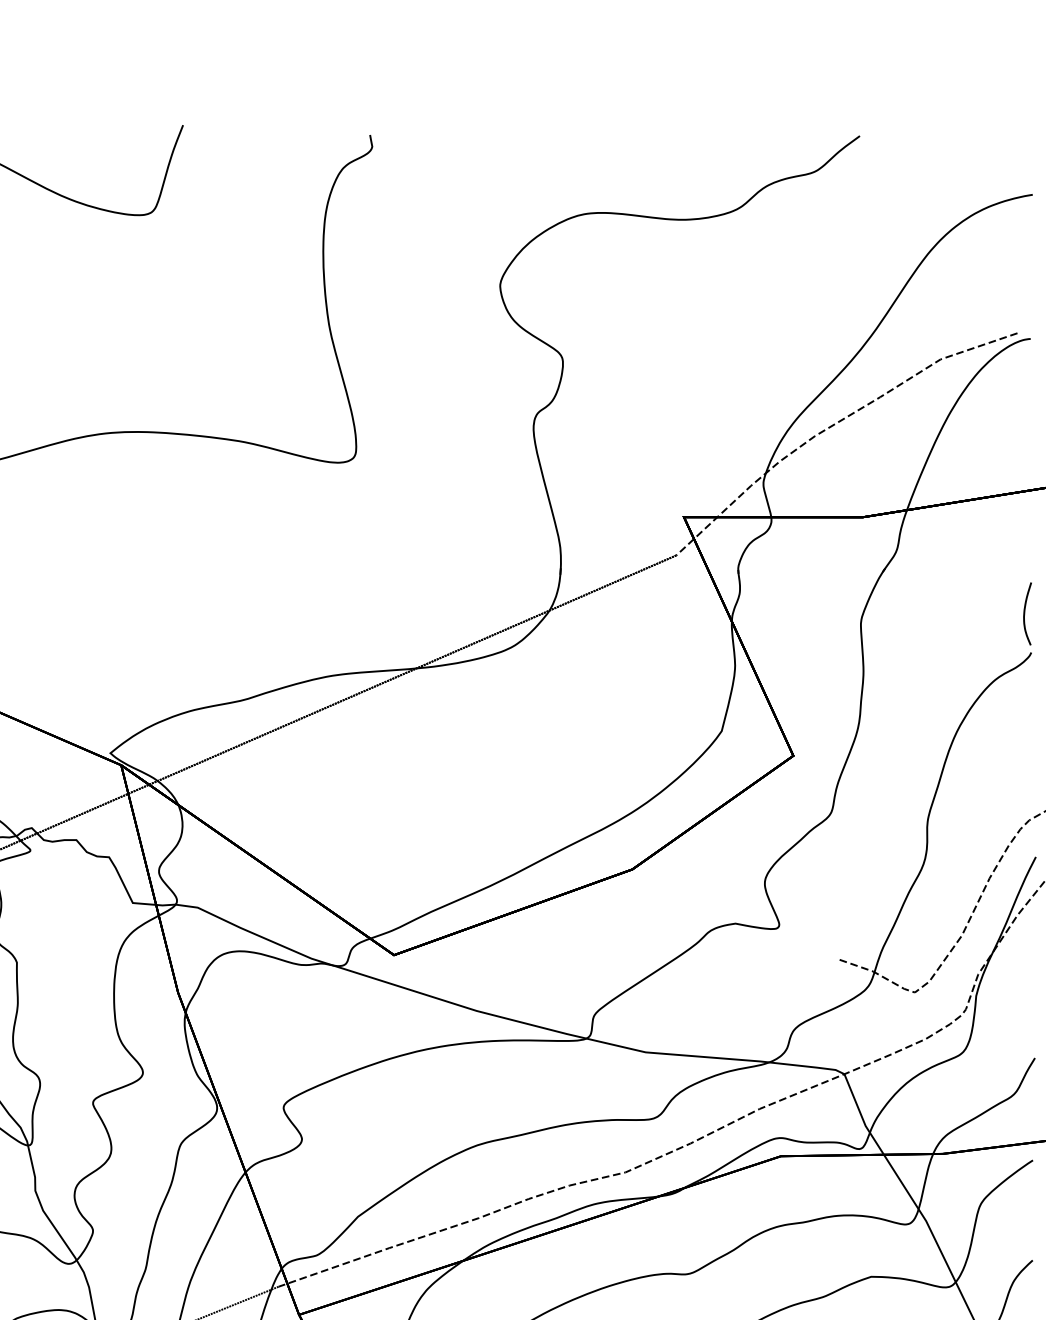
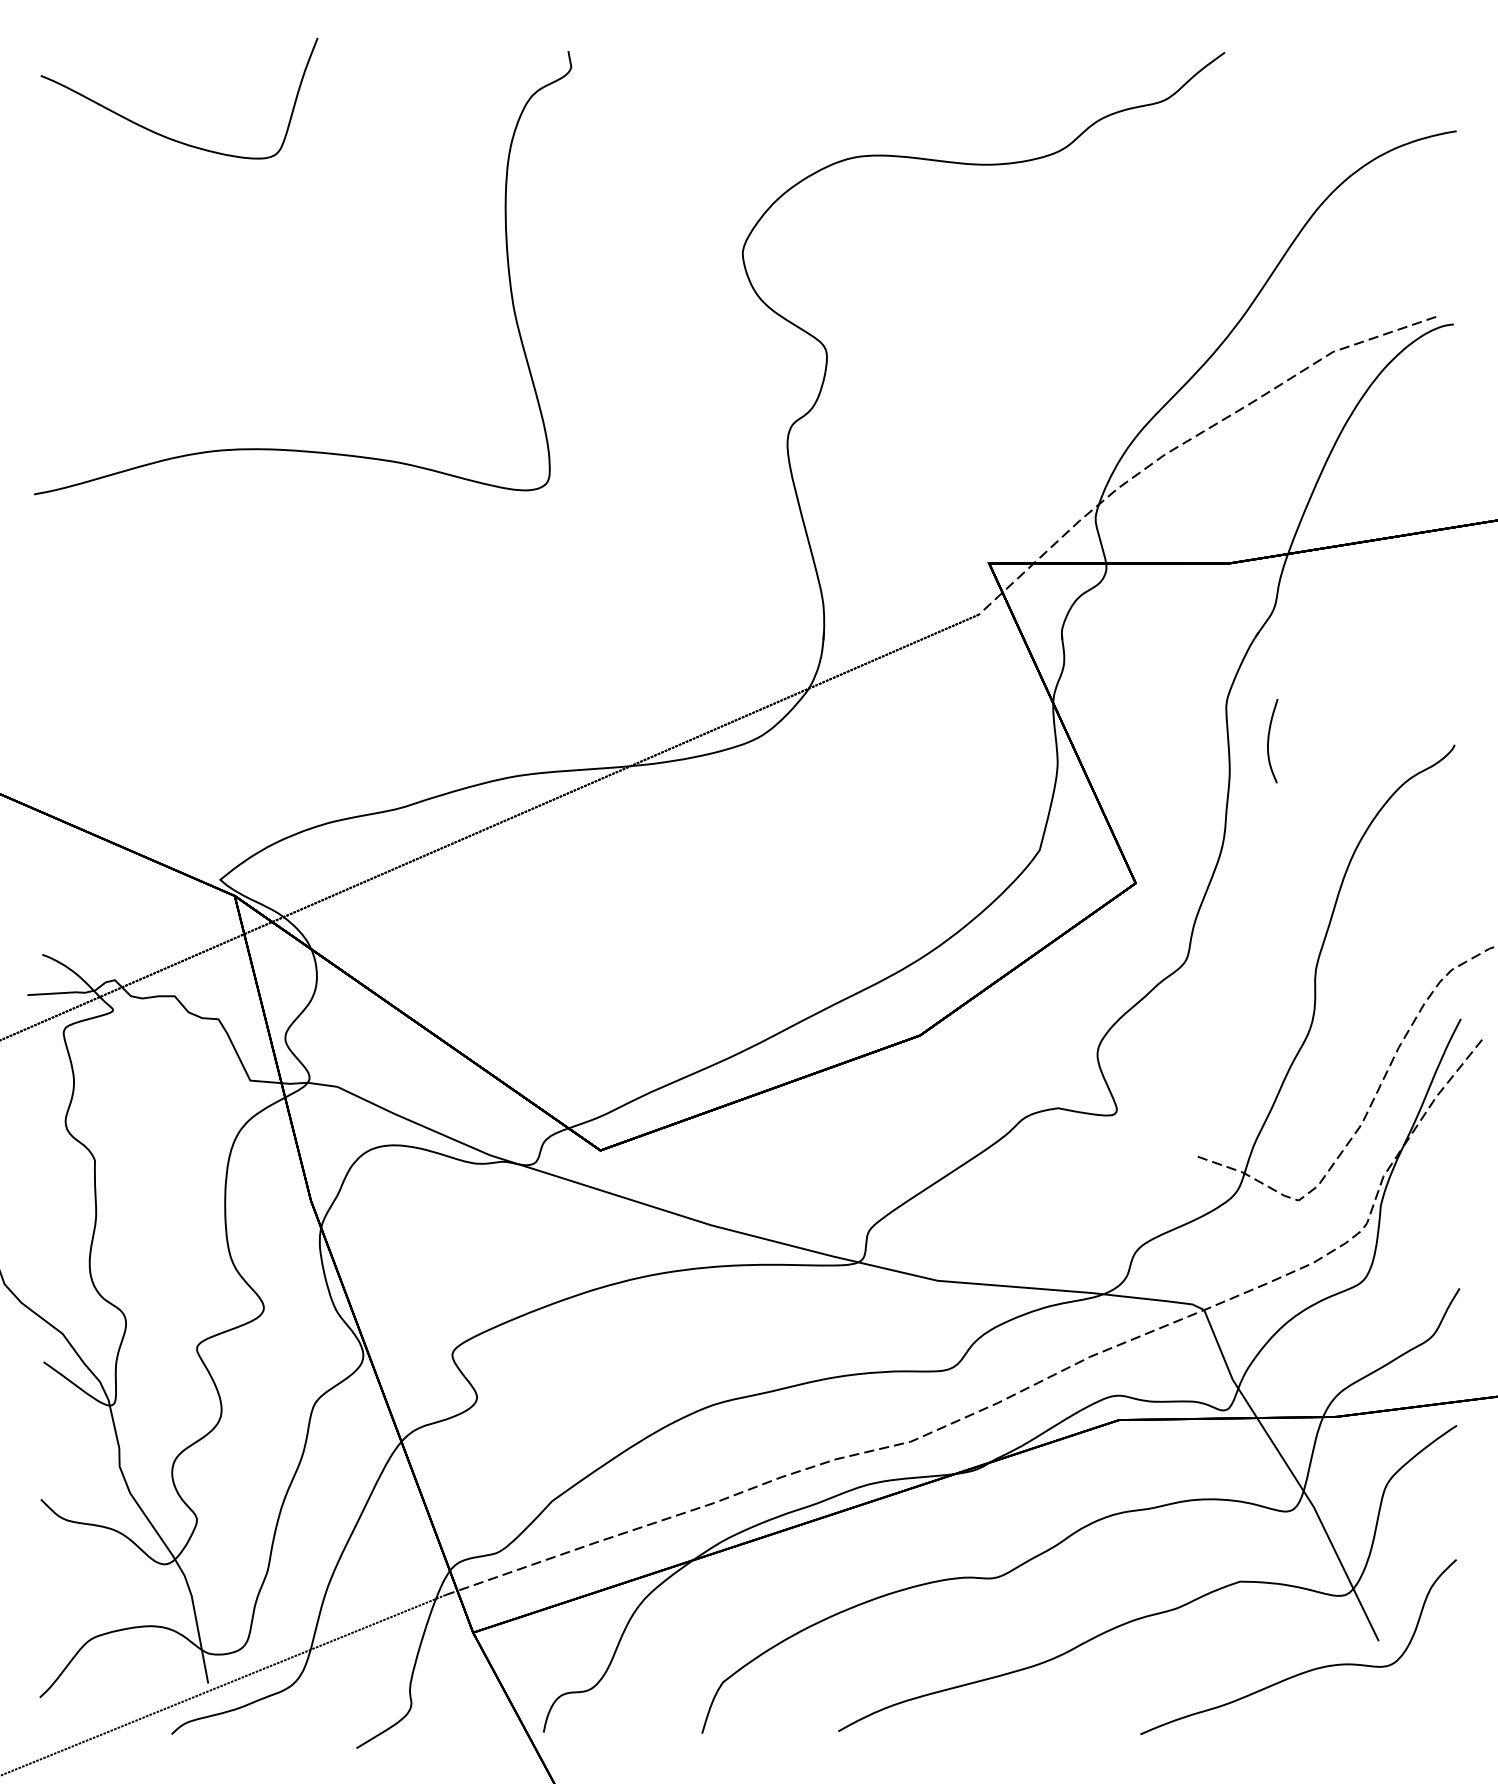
curve: (1025, 614) -> (1269, 741), moved

